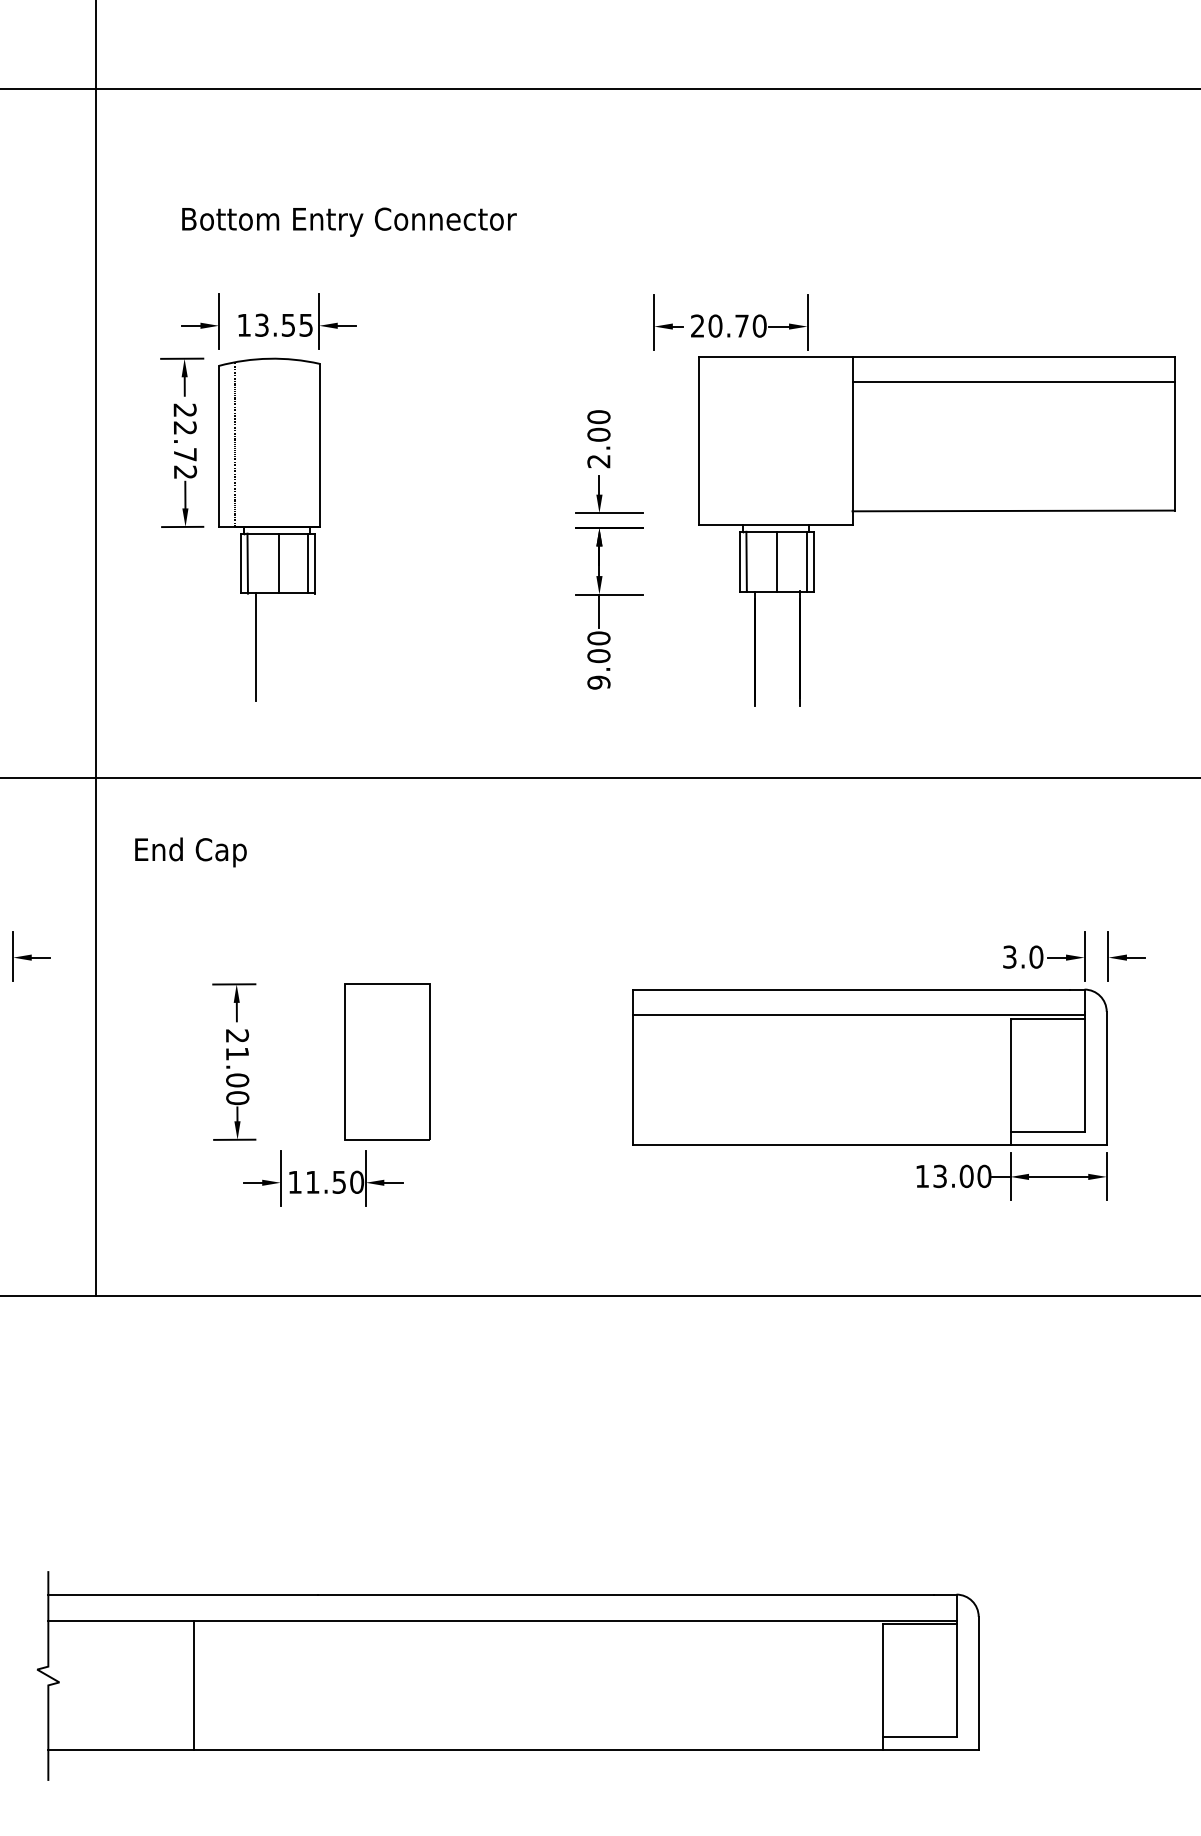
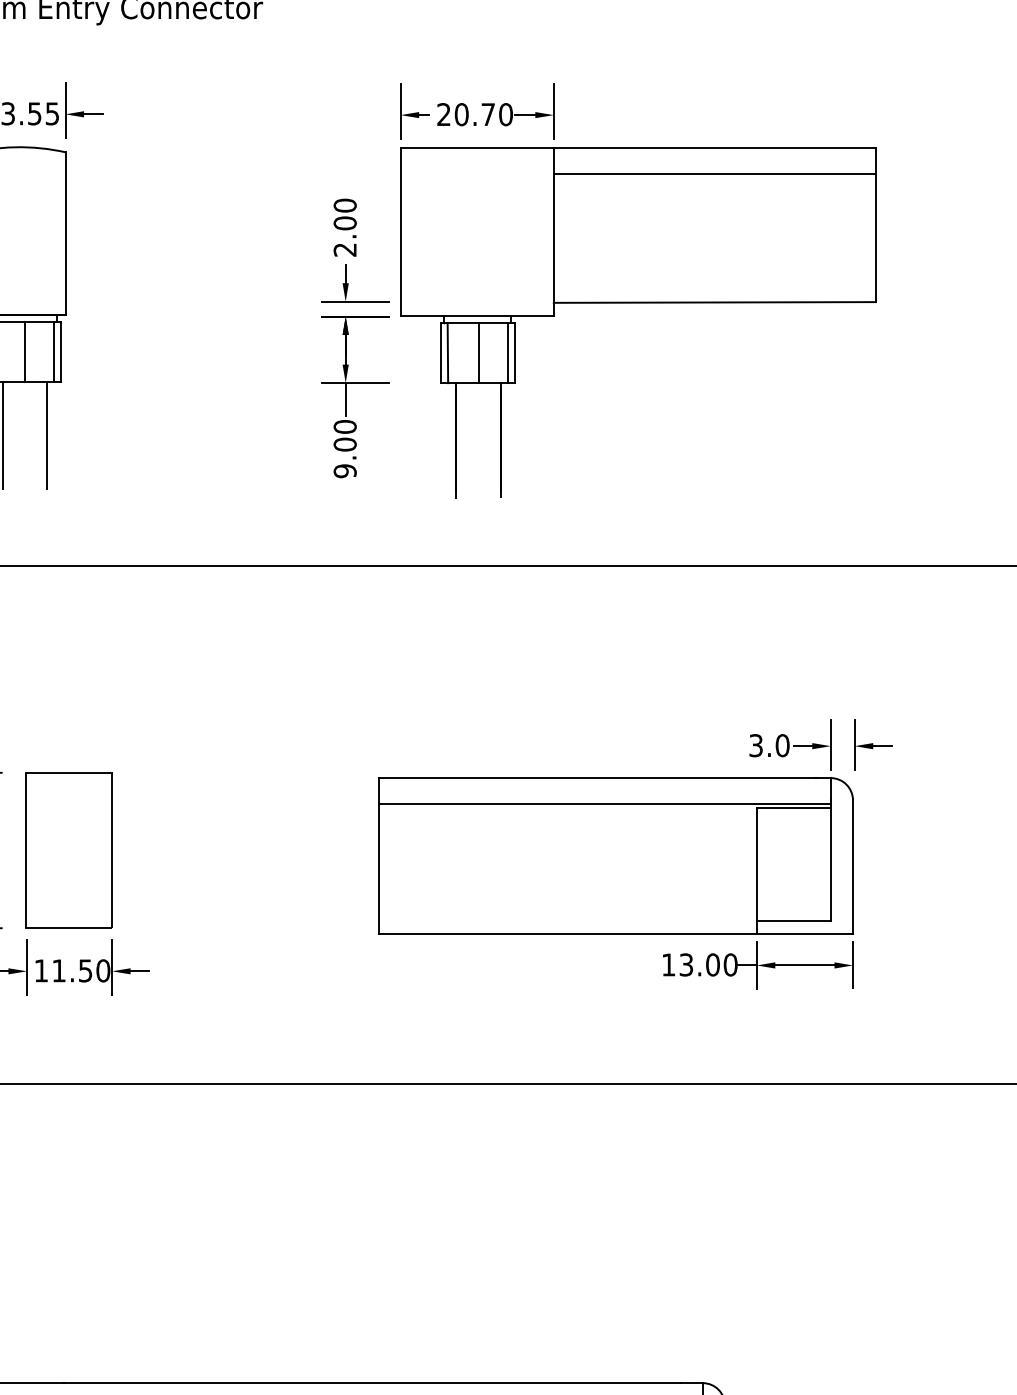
part: (936, 511) -> (637, 303), moved
line: (300, 646) -> (46, 435), added
part: (387, 1061) -> (68, 850), moved

